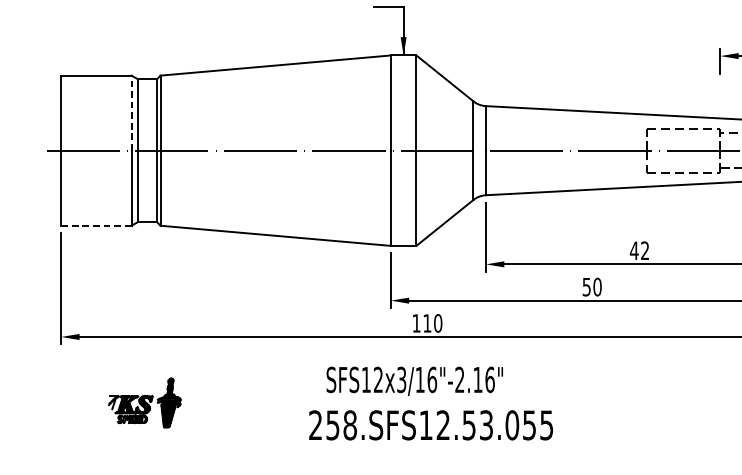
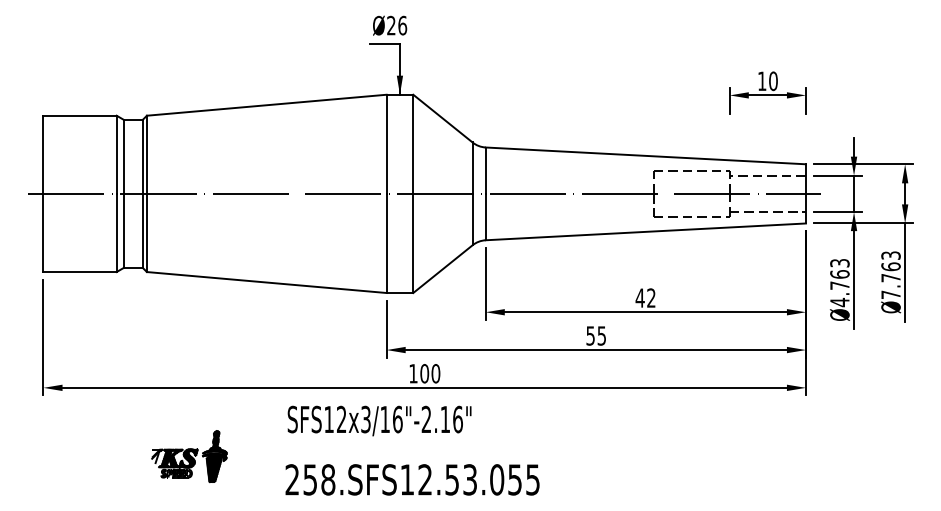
line: (131, 112) -> (116, 154), dashed -> solid
line: (96, 226) -> (80, 272), dashed -> solid
text: (597, 286) -> (601, 335), 50 -> 55
text: (427, 323) -> (424, 373), 110 -> 100
text: (414, 380) -> (379, 420), moved
part: (144, 402) -> (189, 456), moved
text: (431, 424) -> (412, 479), moved

